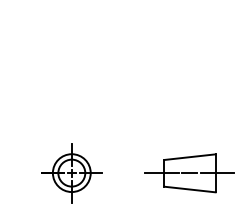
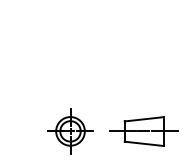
part: (71, 173) -> (70, 131), moved

